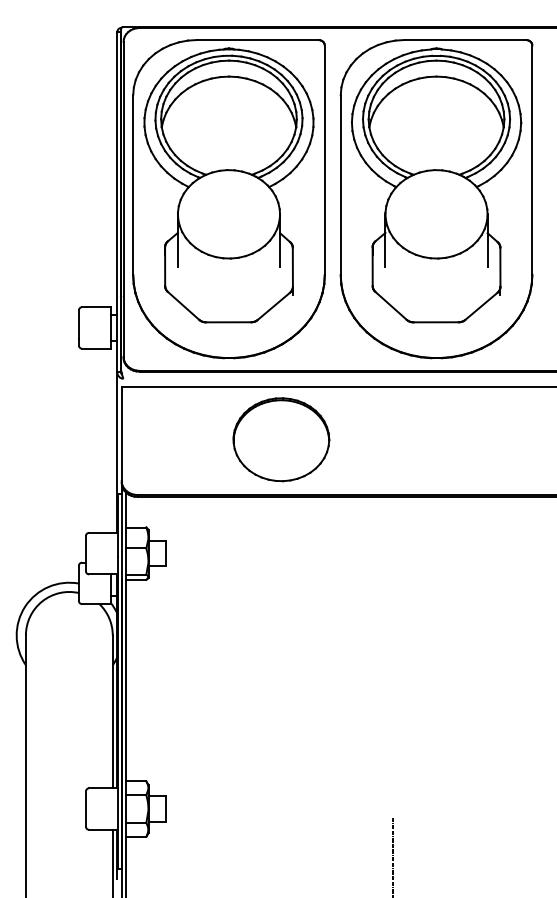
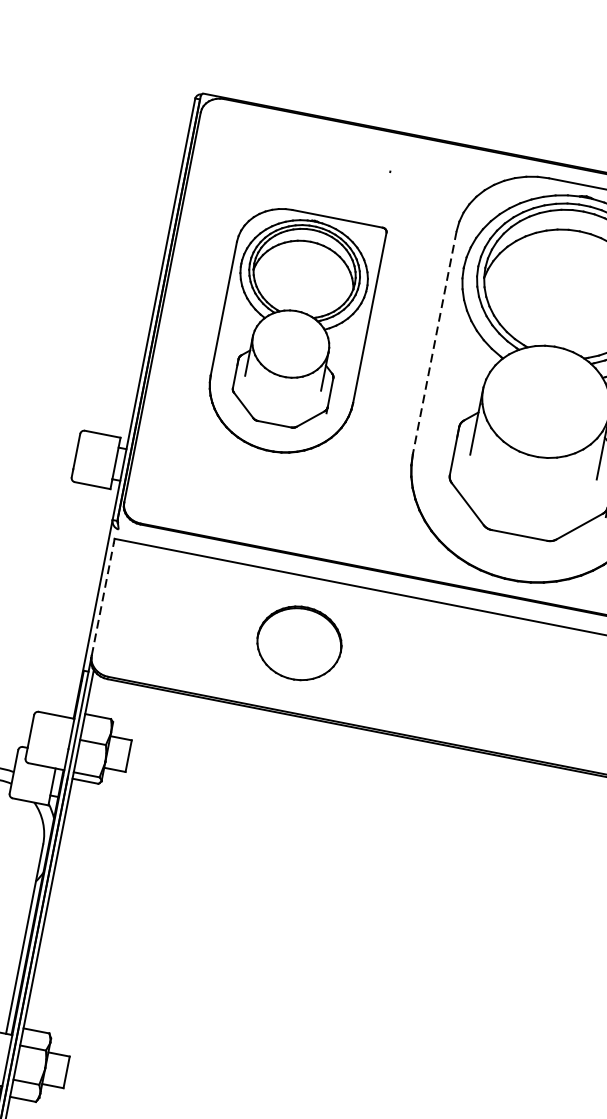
line: (340, 185) -> (434, 342), solid -> dashed
part: (228, 199) -> (292, 332), size x0.6
line: (121, 435) -> (102, 599), solid -> dashed
part: (281, 439) -> (299, 642), size x0.7

